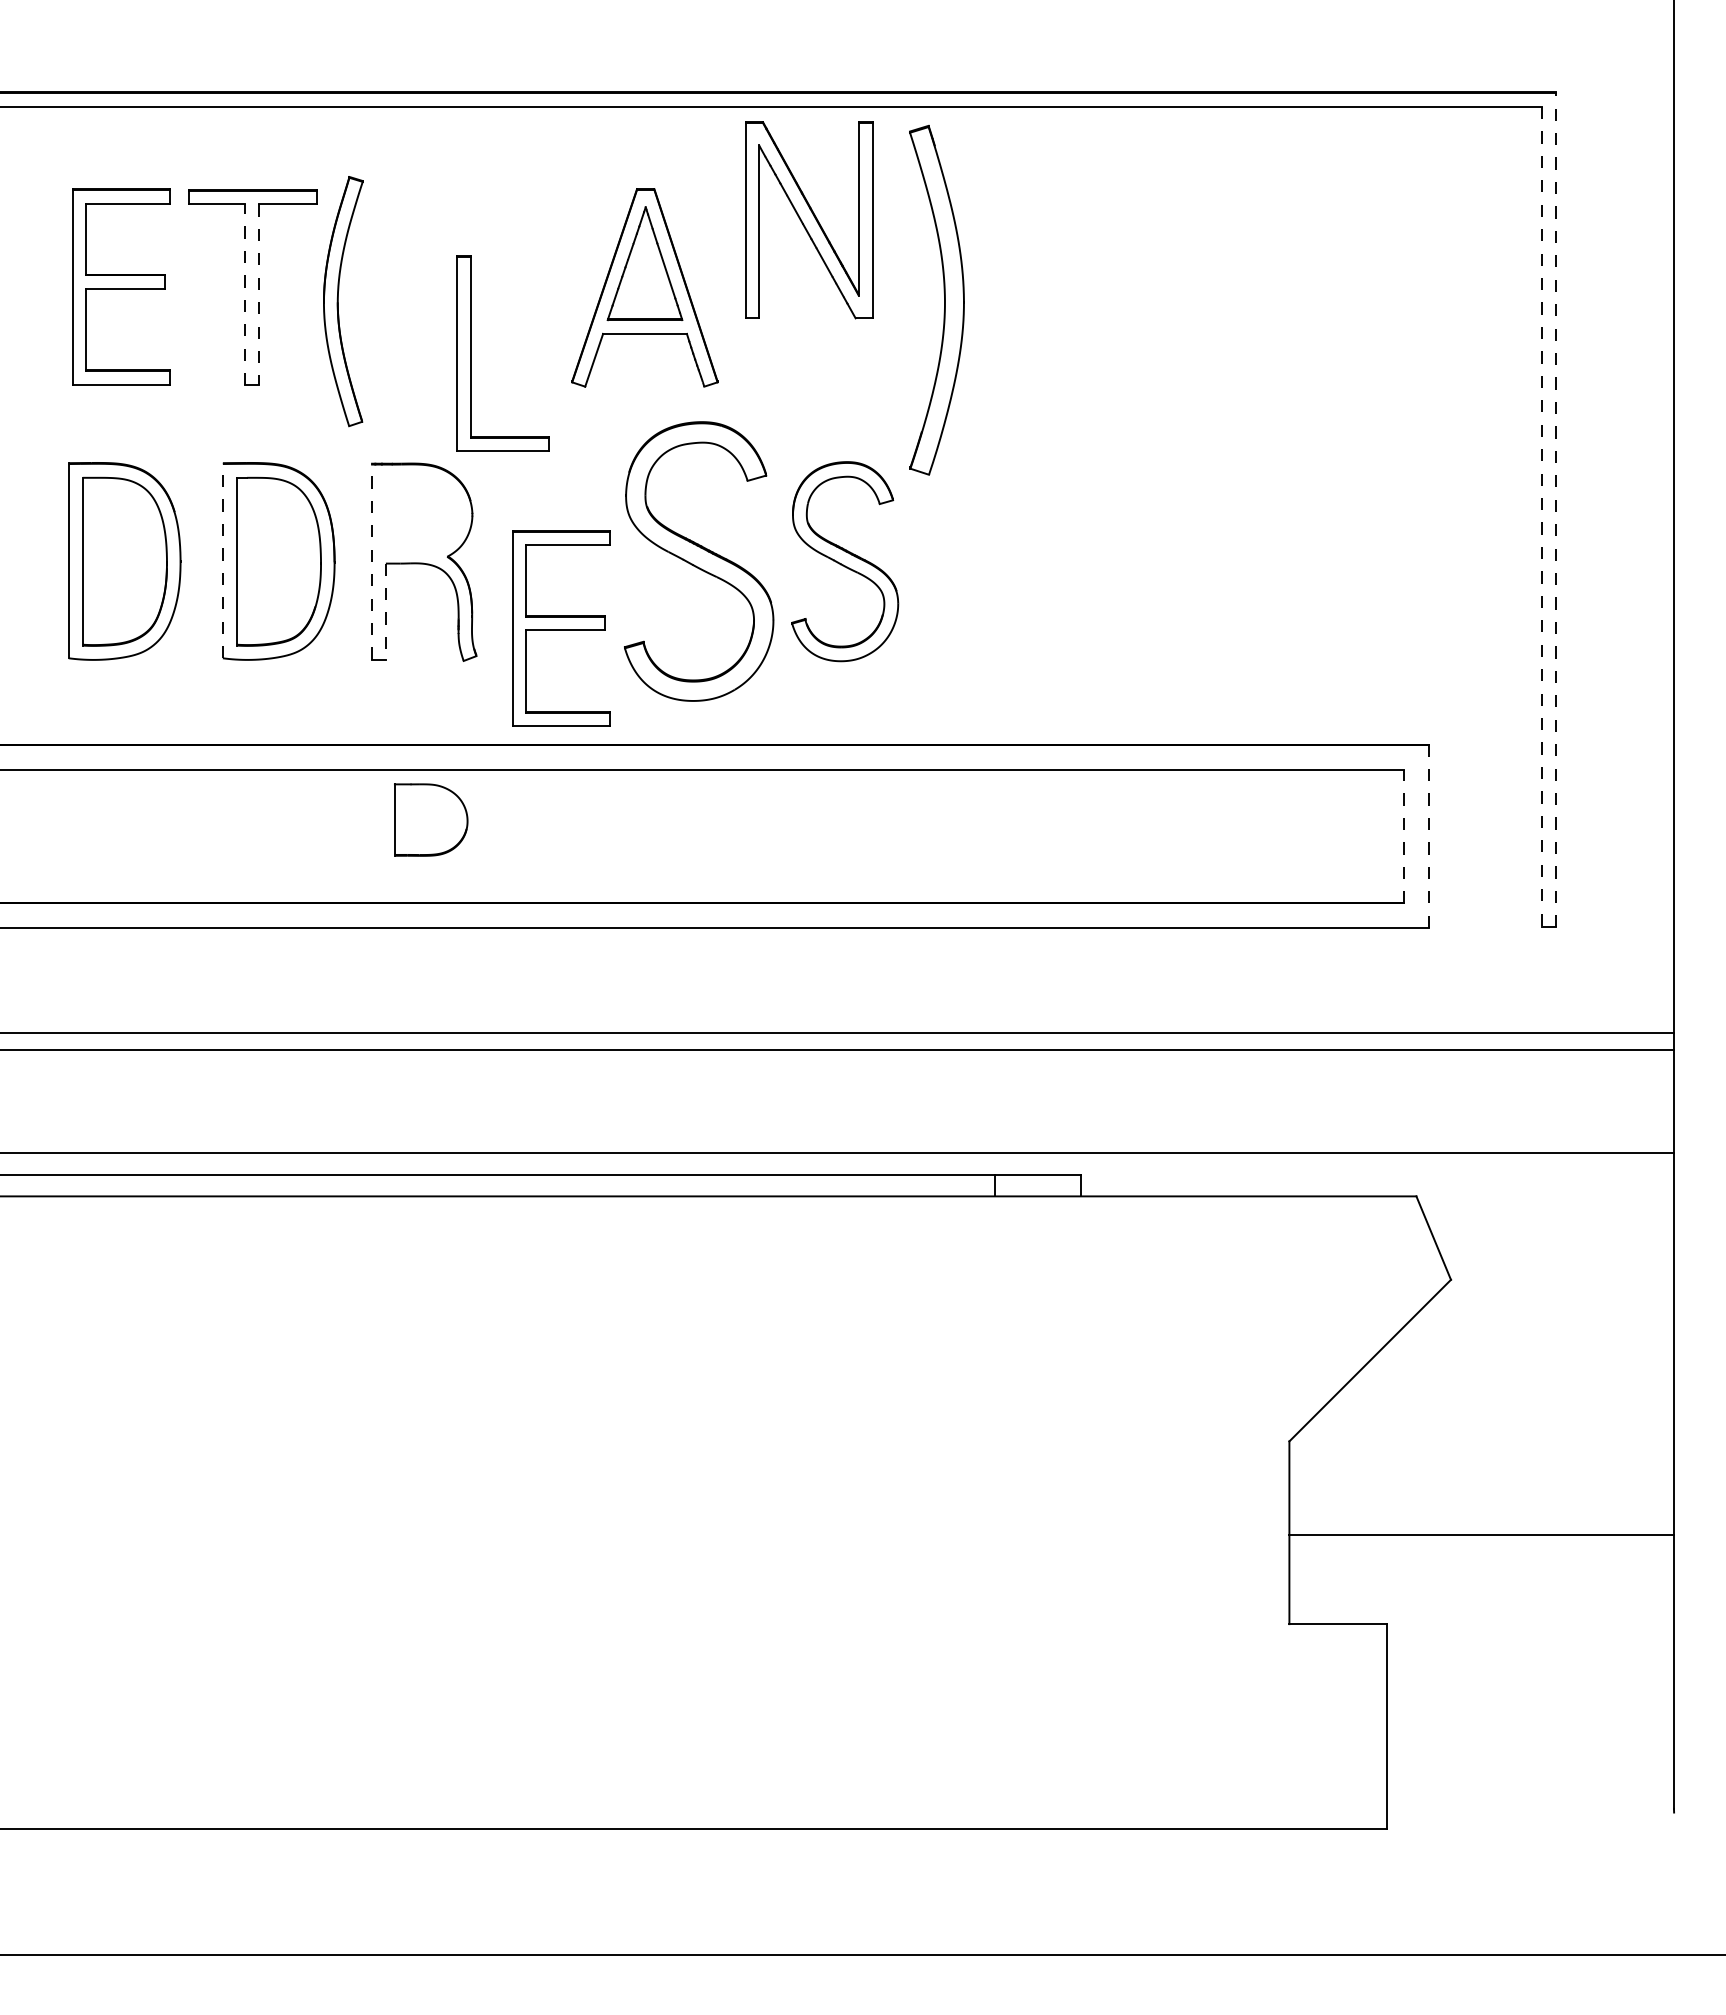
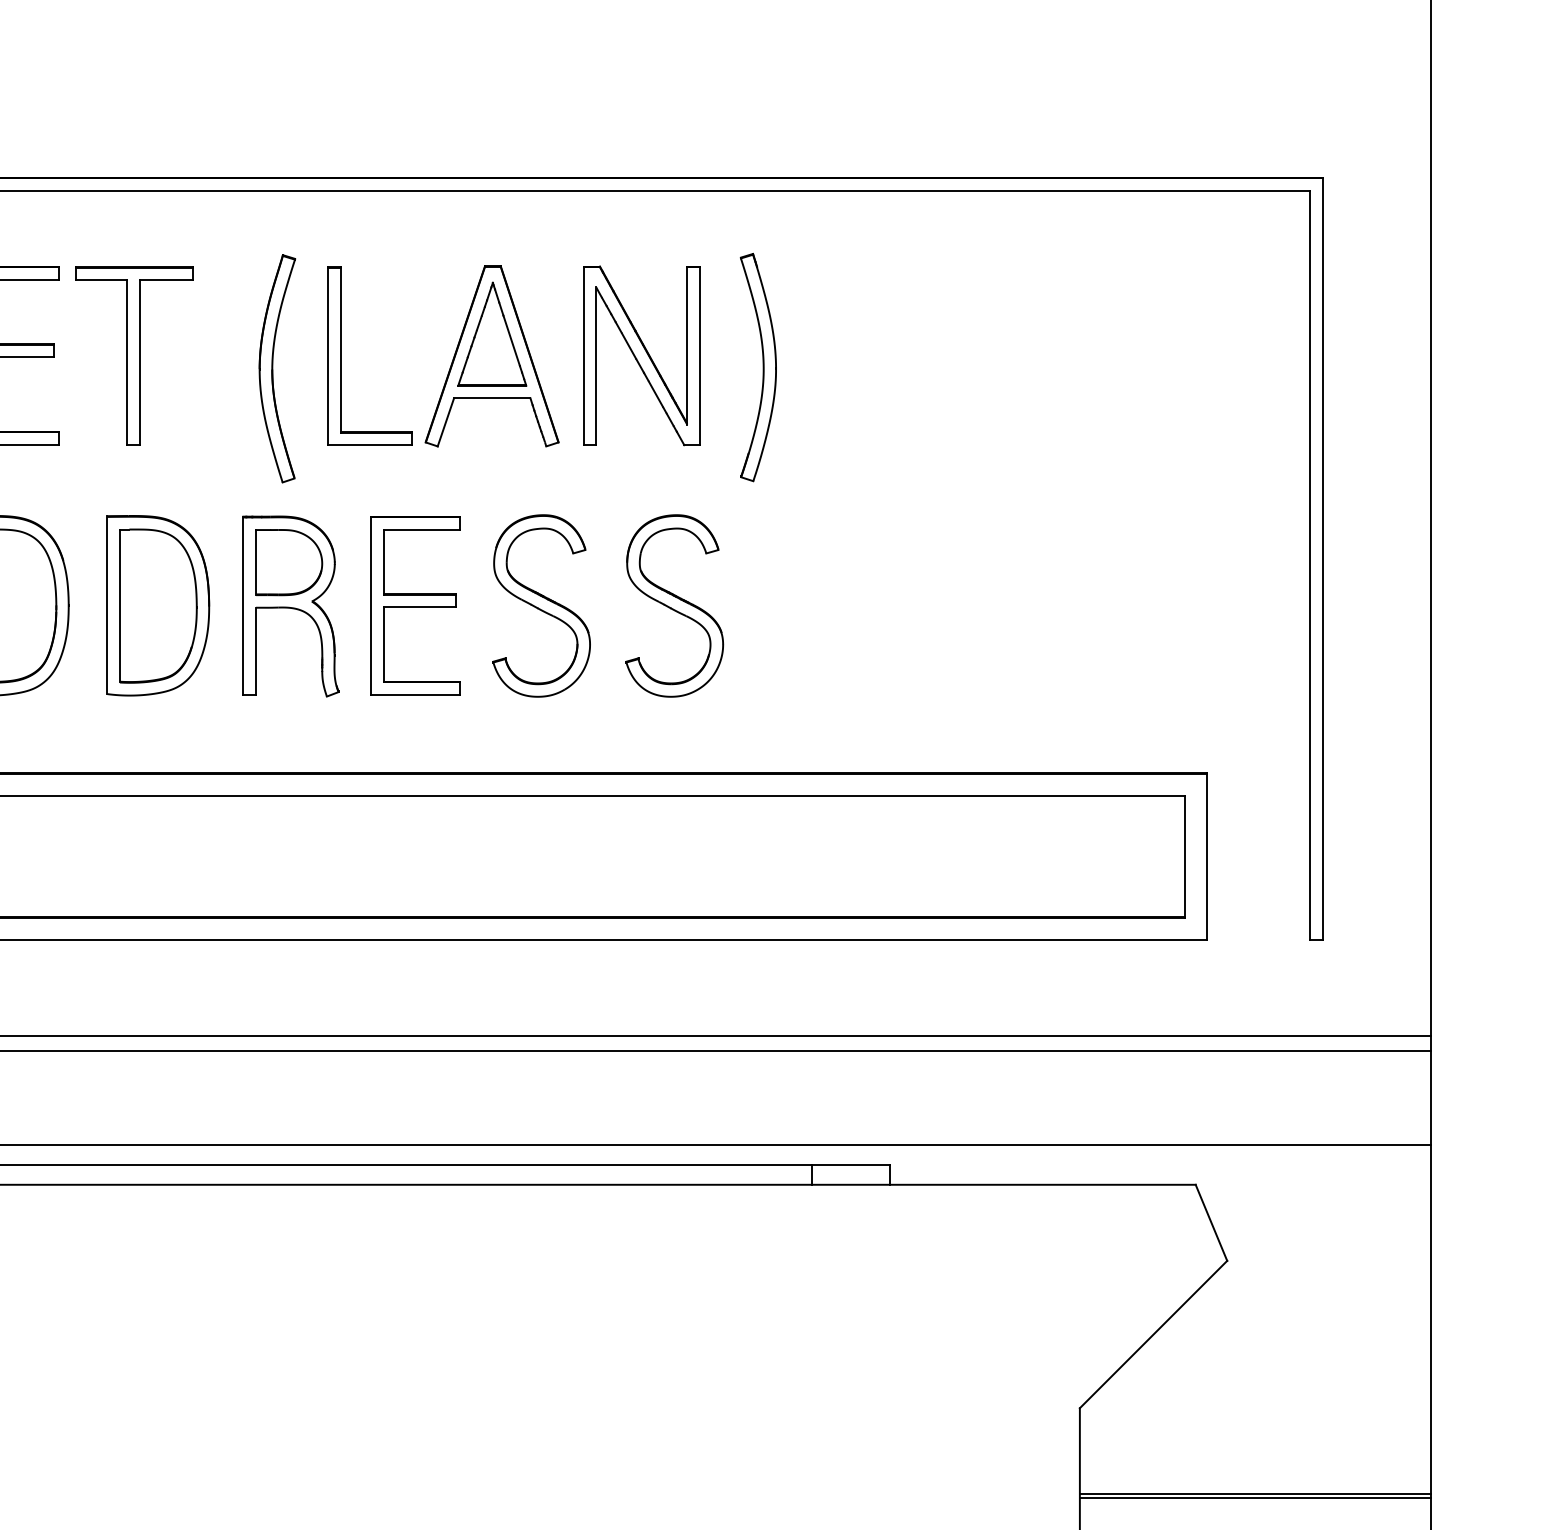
part: (809, 220) -> (642, 355), moved
line: (244, 294) -> (127, 362), dashed -> solid
line: (258, 295) -> (139, 363), dashed -> solid
part: (936, 299) -> (758, 366), size x0.71
part: (343, 301) -> (277, 368), moved
part: (471, 353) -> (341, 355), moved
line: (1556, 509) -> (1323, 558), dashed -> solid
line: (1542, 517) -> (1310, 565), dashed -> solid
line: (222, 560) -> (106, 604), dashed -> solid
line: (372, 561) -> (243, 605), dashed -> solid
part: (699, 561) -> (541, 605), size x0.71
line: (385, 612) -> (255, 652), dashed -> solid
part: (561, 628) -> (416, 605), moved
part: (431, 819) -> (289, 562), moved
line: (1404, 836) -> (1184, 856), dashed -> solid
line: (1428, 836) -> (1206, 856), dashed -> solid
line: (1481, 1539) -> (1255, 1497), added

